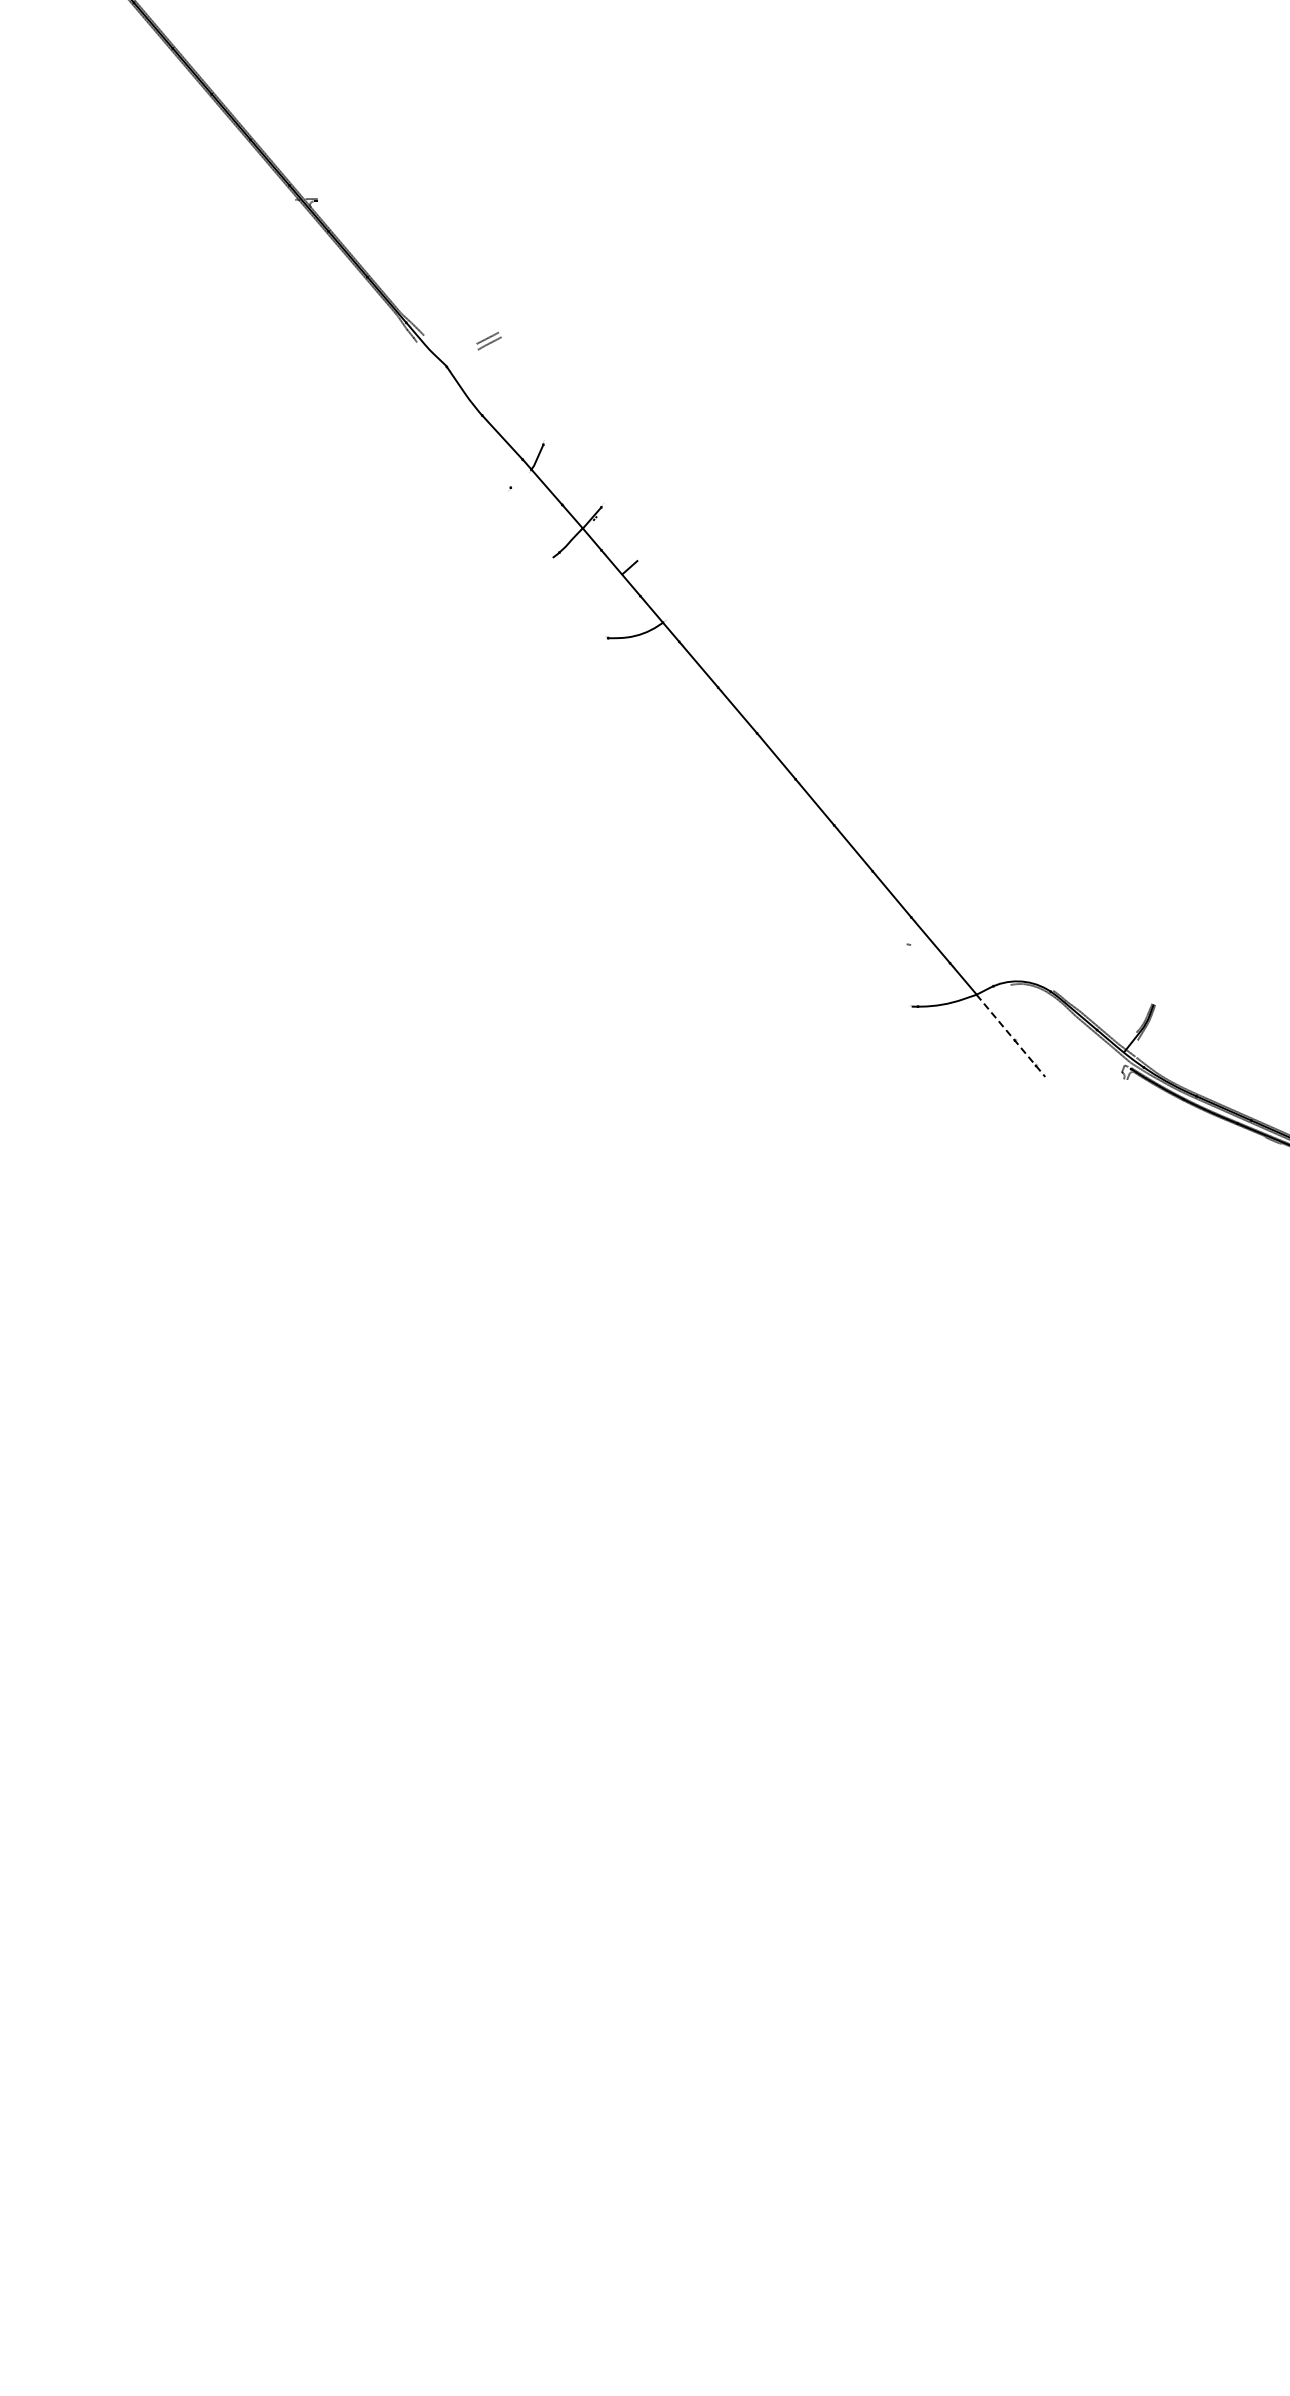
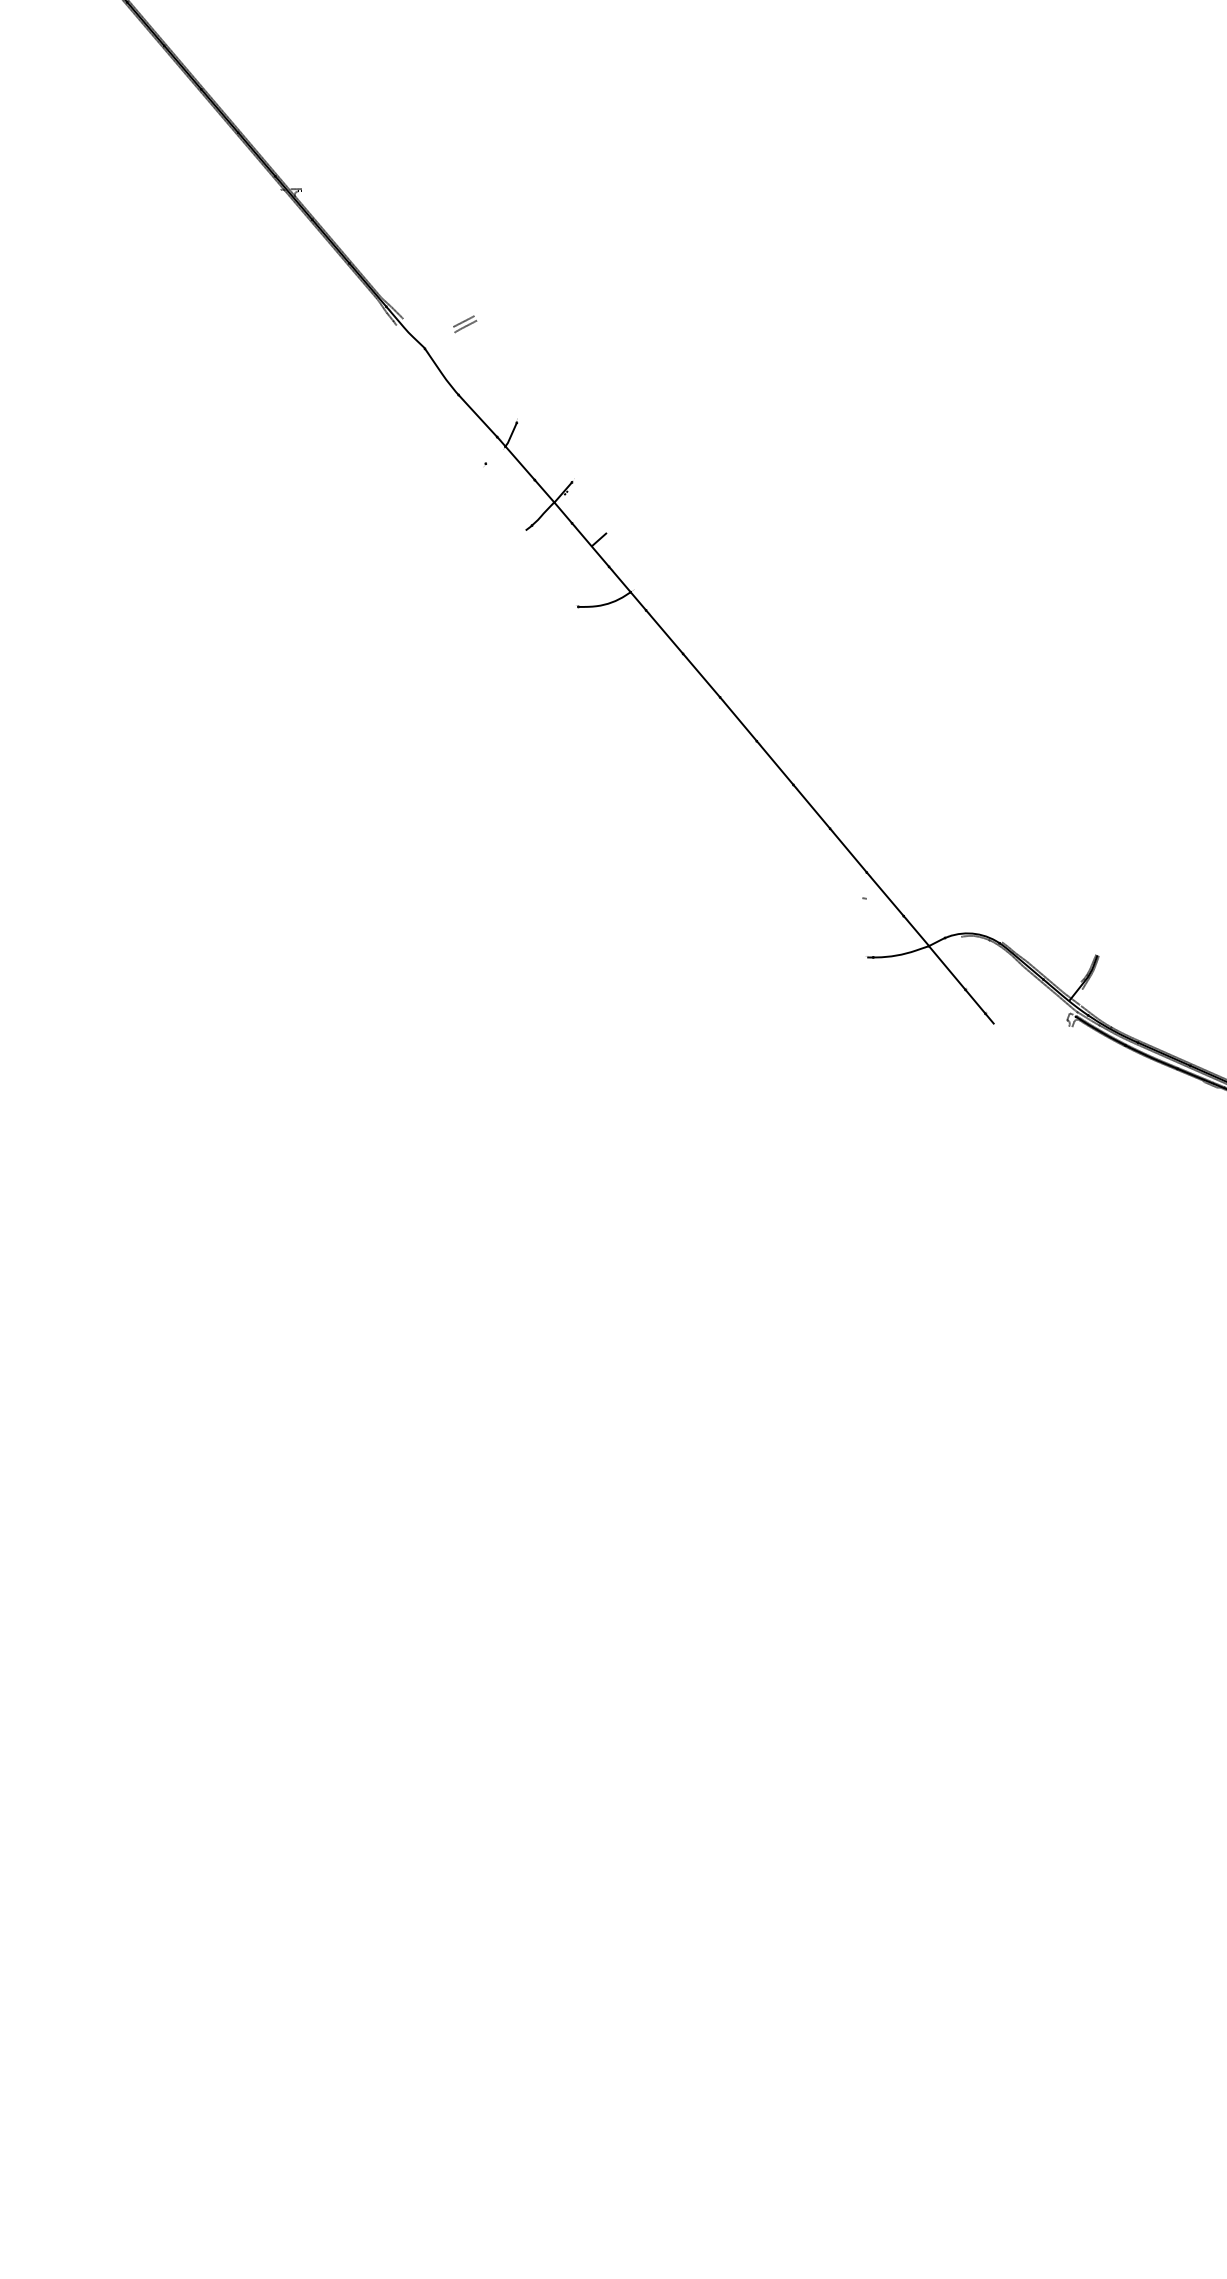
line: (1010, 1036) -> (961, 985), dashed -> solid

